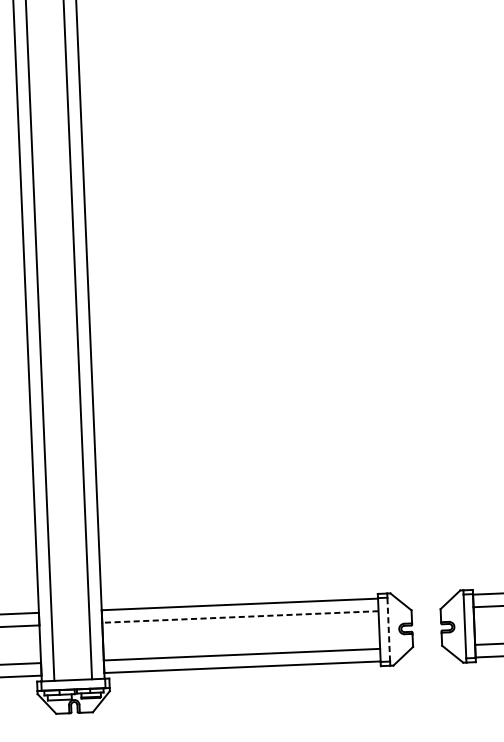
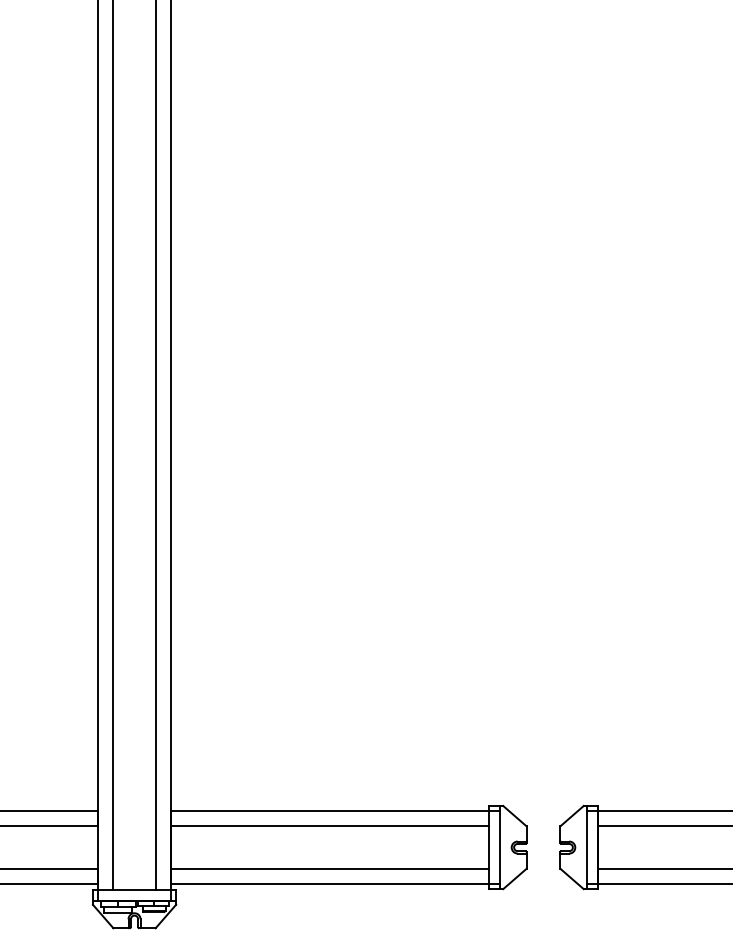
line: (240, 616) -> (329, 825), dashed -> solid
line: (388, 629) -> (499, 847), dashed -> solid

